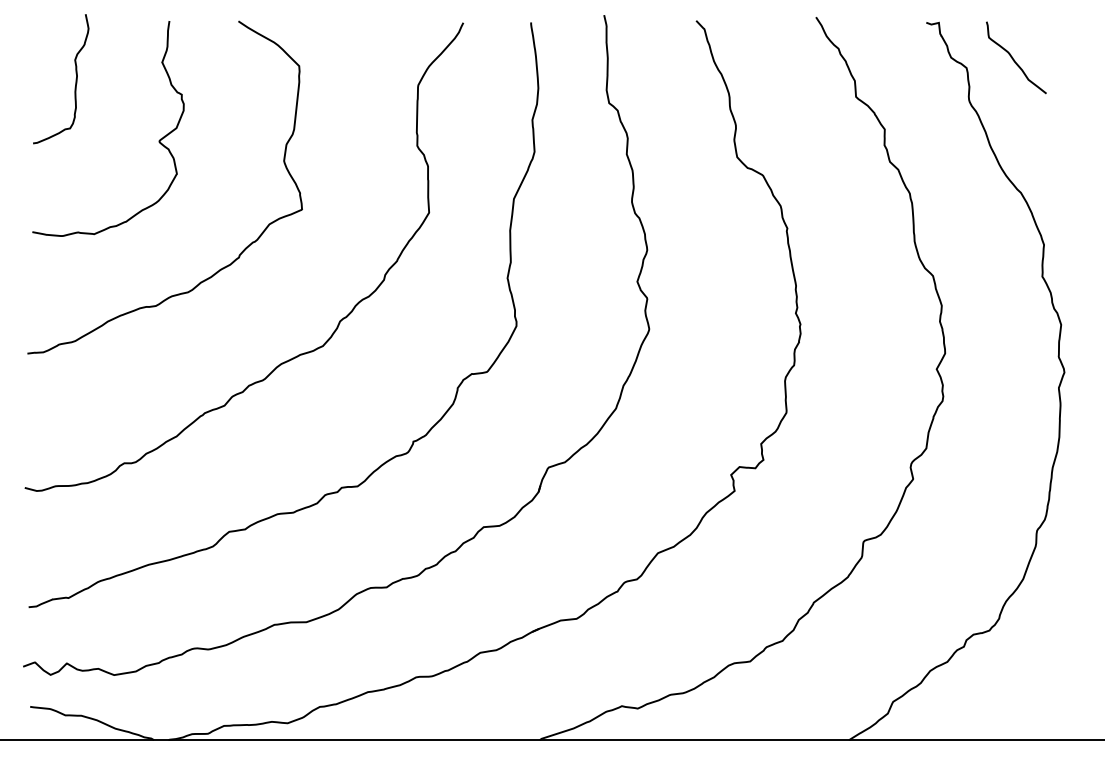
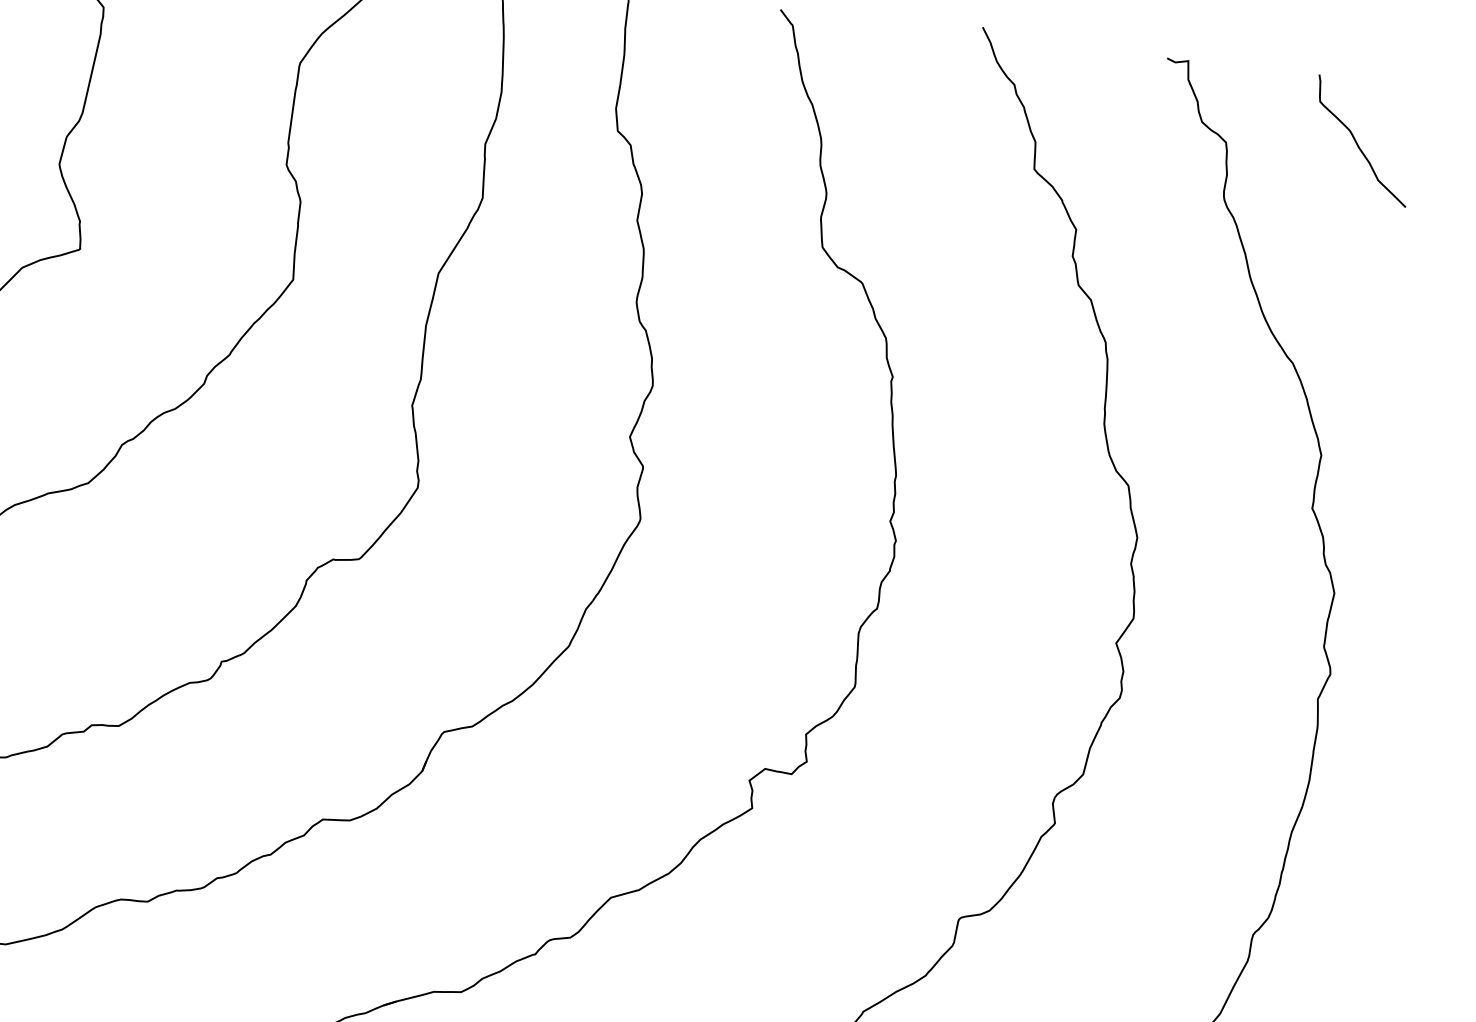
curve: (1014, 59) -> (1358, 143), moved

